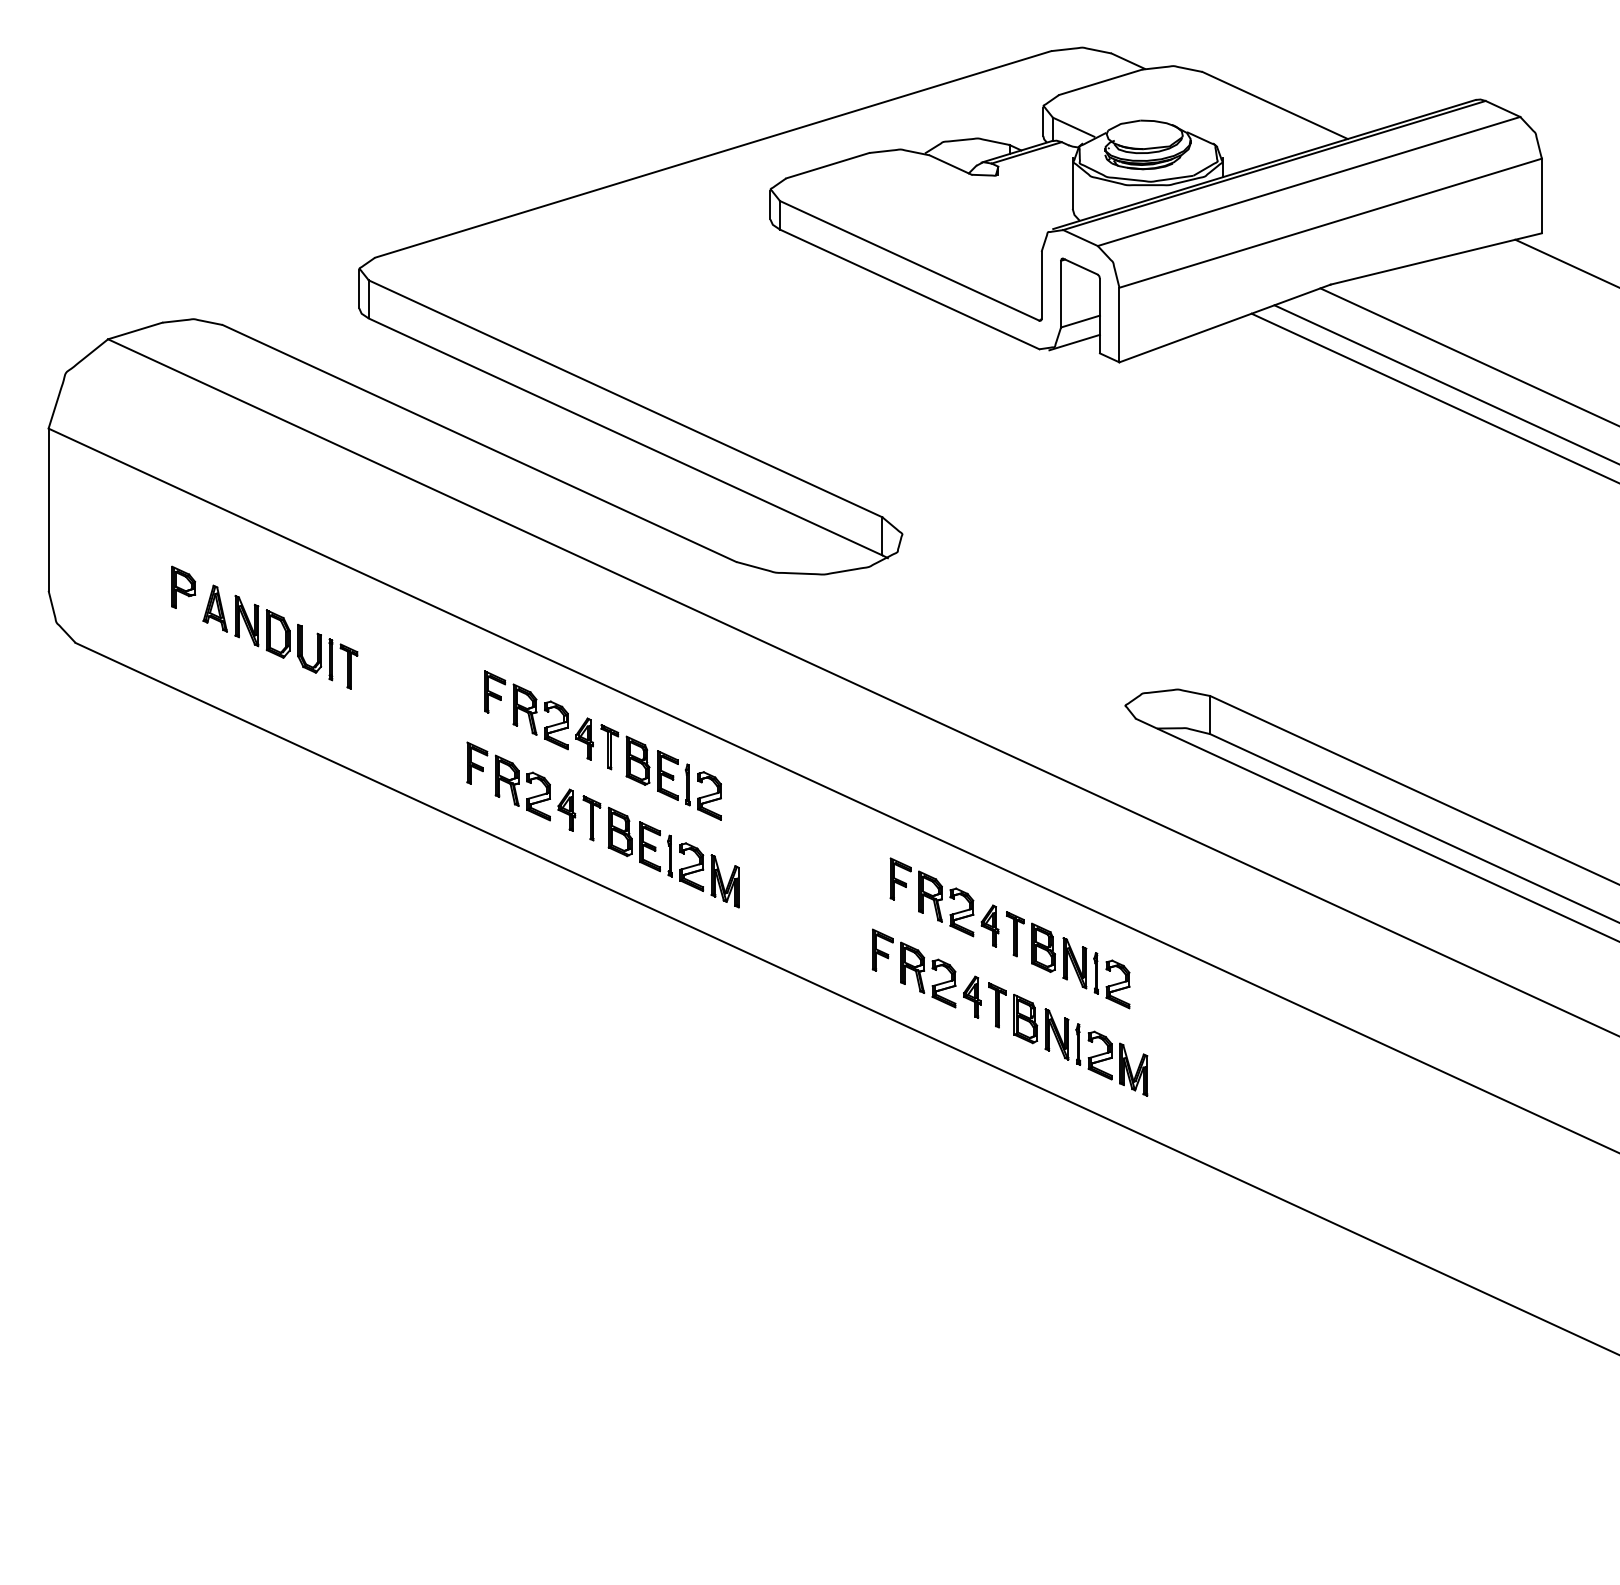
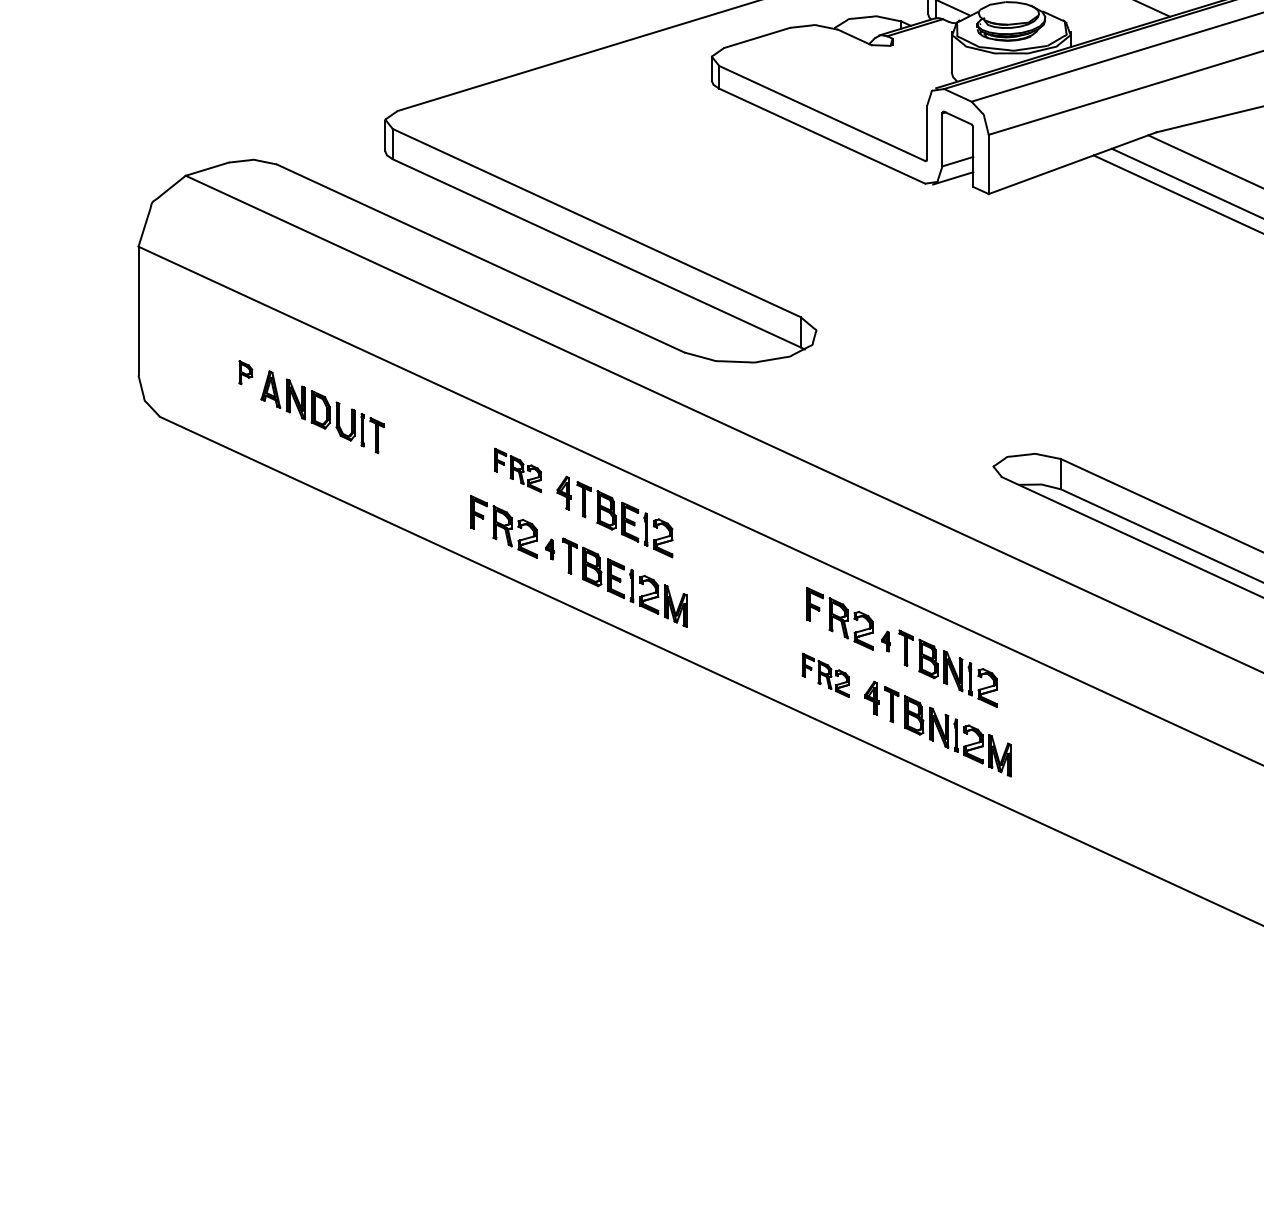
part: (183, 586) -> (245, 372), size x0.7
part: (526, 710) -> (517, 470), size x0.7
part: (566, 809) -> (549, 549), size x0.6
part: (989, 925) -> (885, 641), size x0.6
part: (913, 968) -> (825, 675), size x0.7

